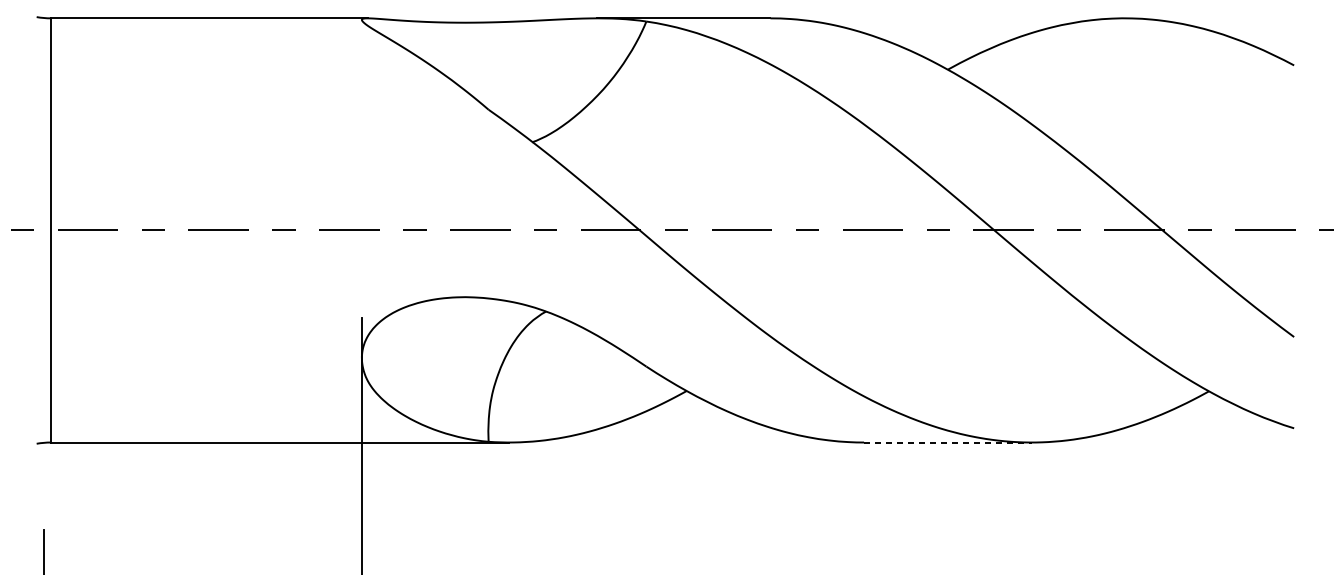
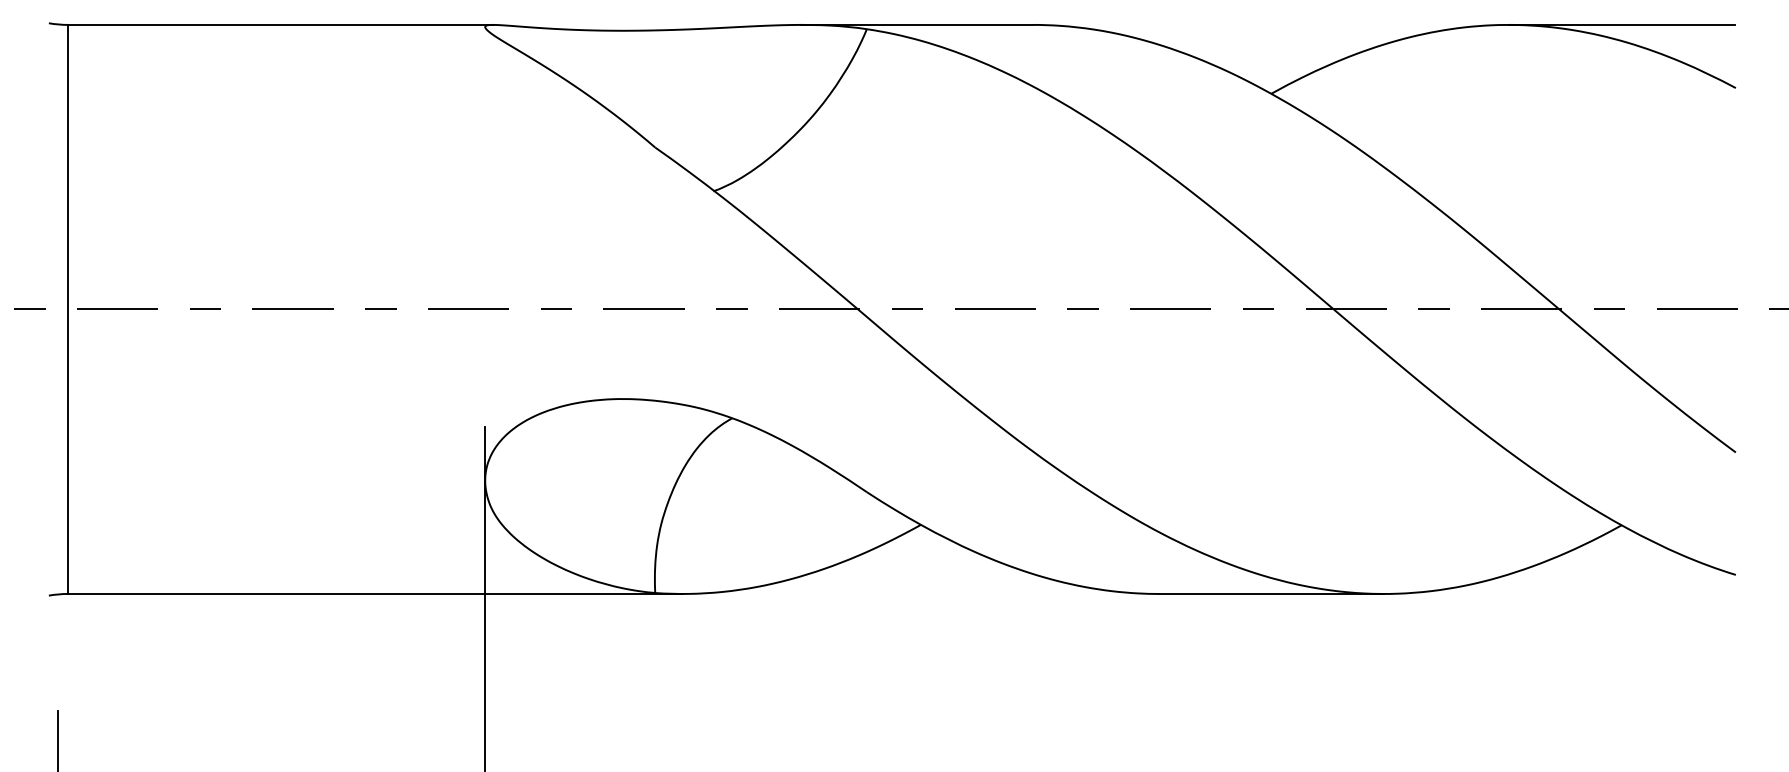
line: (1208, 18) -> (1621, 24), added
line: (948, 442) -> (1271, 593), dashed -> solid

